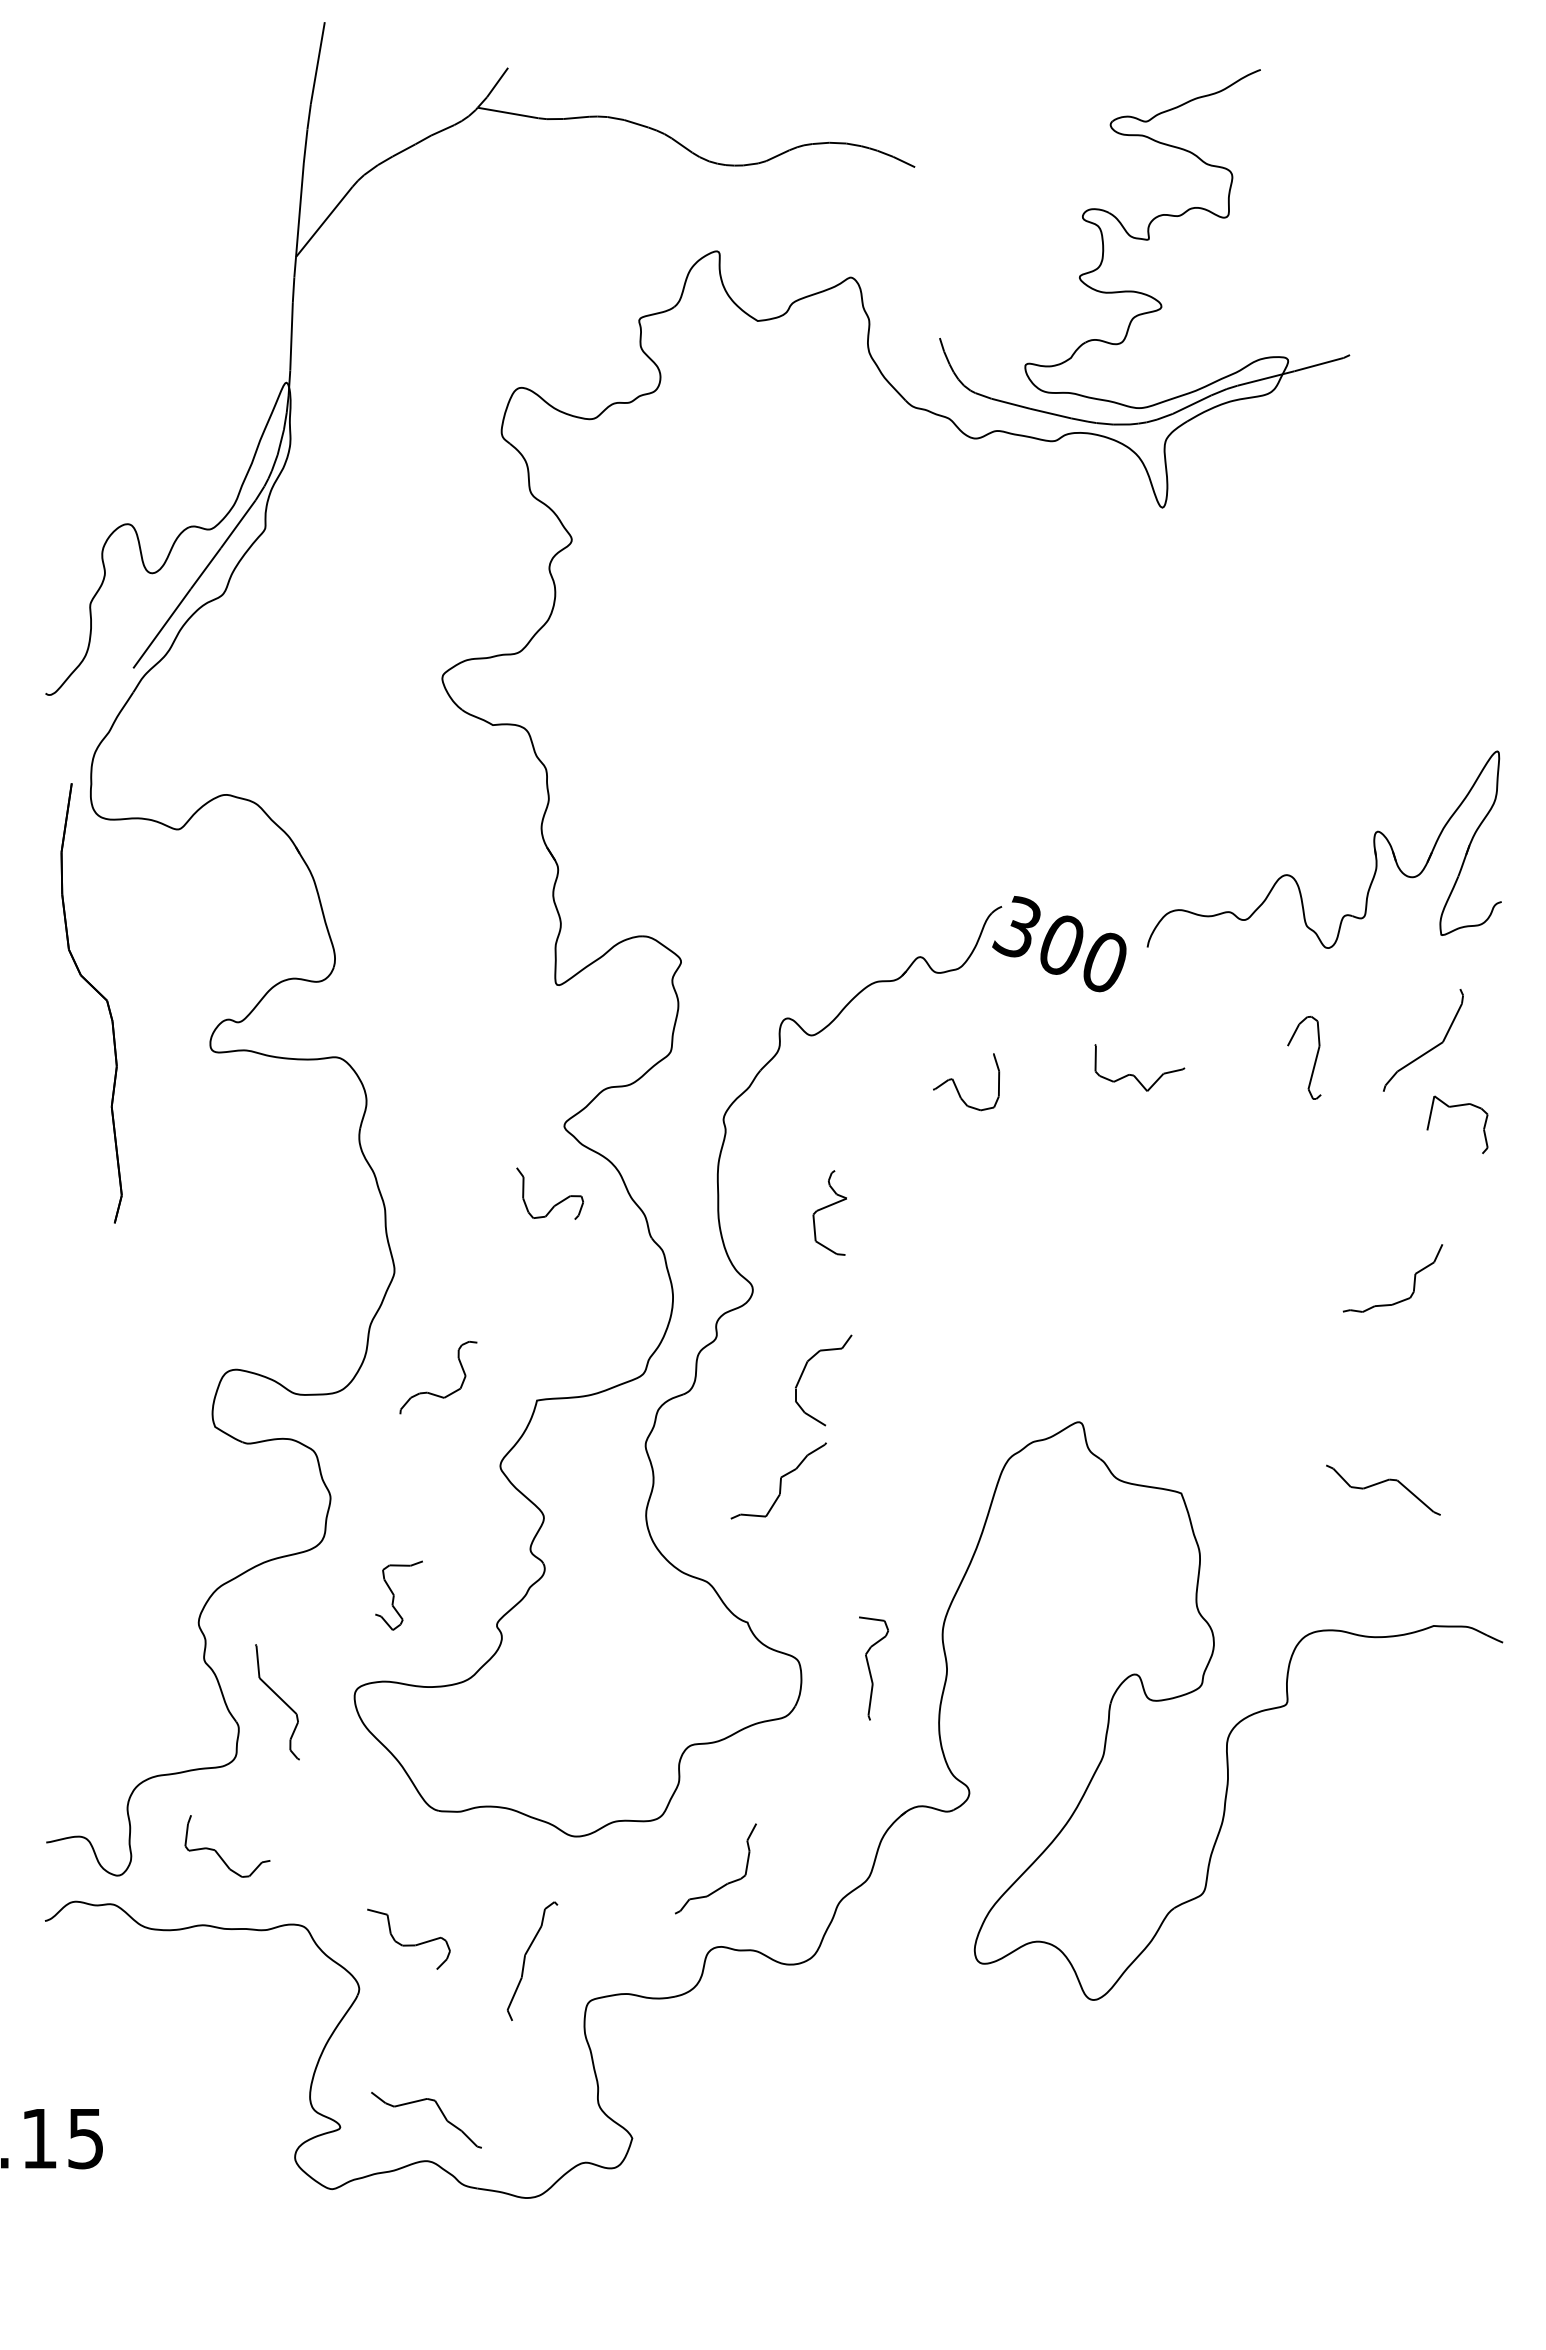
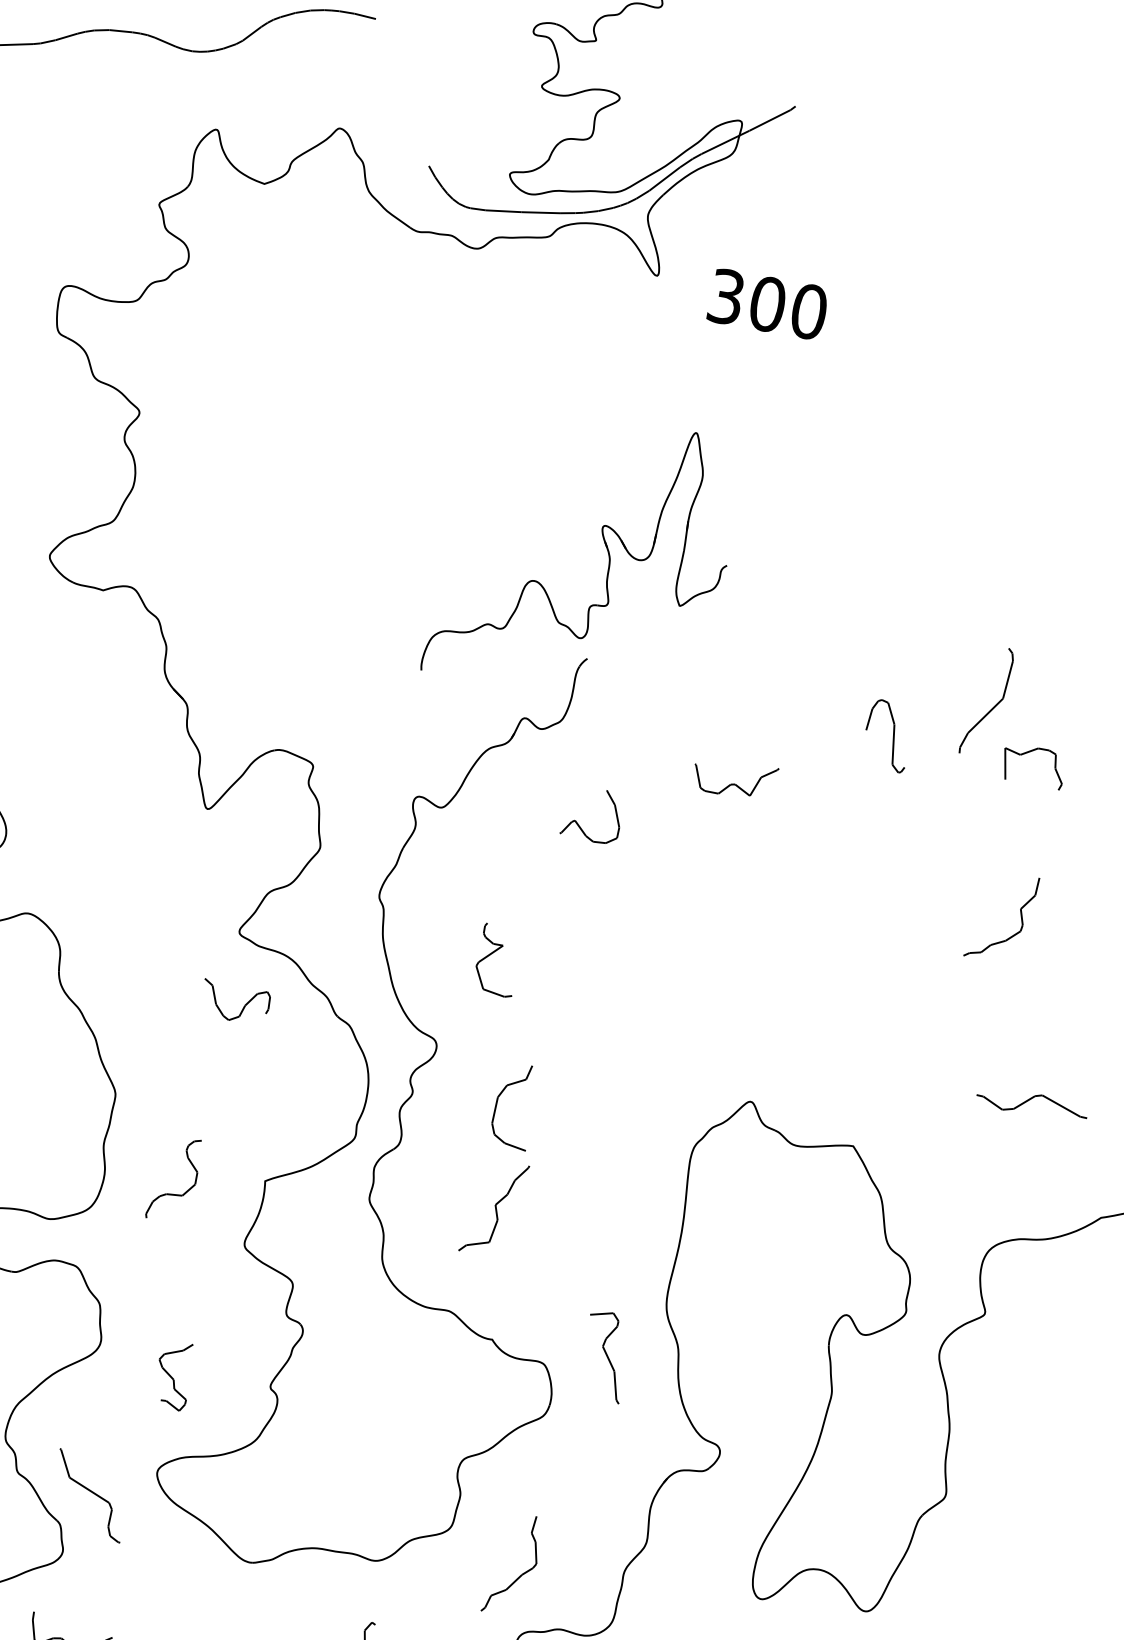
part: (1294, 877) -> (538, 581), moved
text: (1059, 944) -> (765, 304), moved

